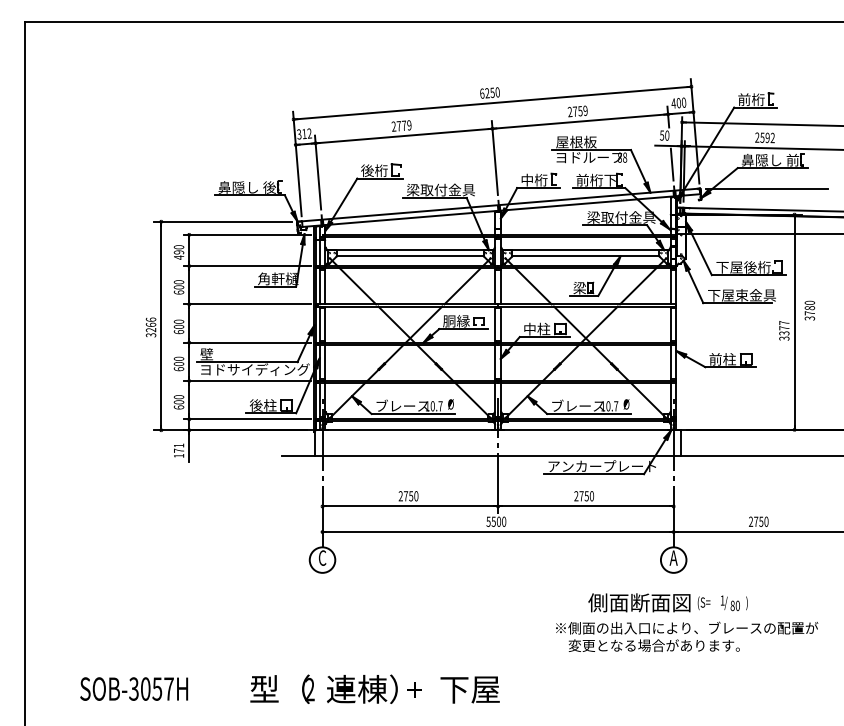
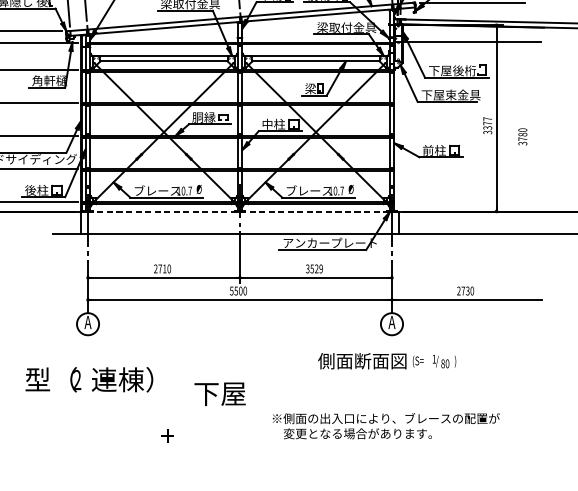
text: (809, 310) -> (522, 136), moved
line: (497, 430) -> (239, 212), solid -> dashed
text: (411, 496) -> (165, 269), 2750 -> 2710
text: (583, 496) -> (313, 269), 2750 -> 3529
text: (761, 520) -> (467, 289), 2750 -> 2730
text: (322, 557) -> (88, 321), C -> A
text: (687, 636) -> (386, 425), moved
text: (323, 688) -> (88, 379), moved
text: (469, 689) -> (219, 393), moved

